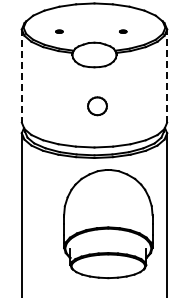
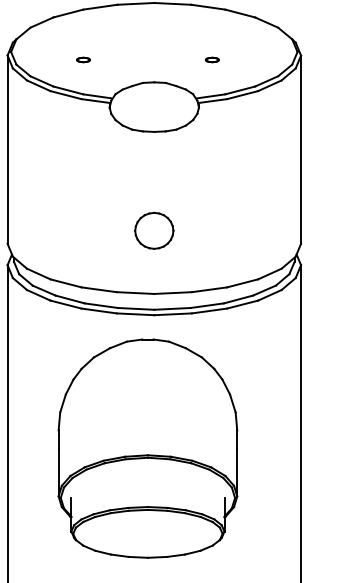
line: (21, 76) -> (6, 150), dashed -> solid
line: (167, 76) -> (301, 150), dashed -> solid
part: (97, 106) -> (154, 231), moved
part: (108, 224) -> (148, 449), moved

